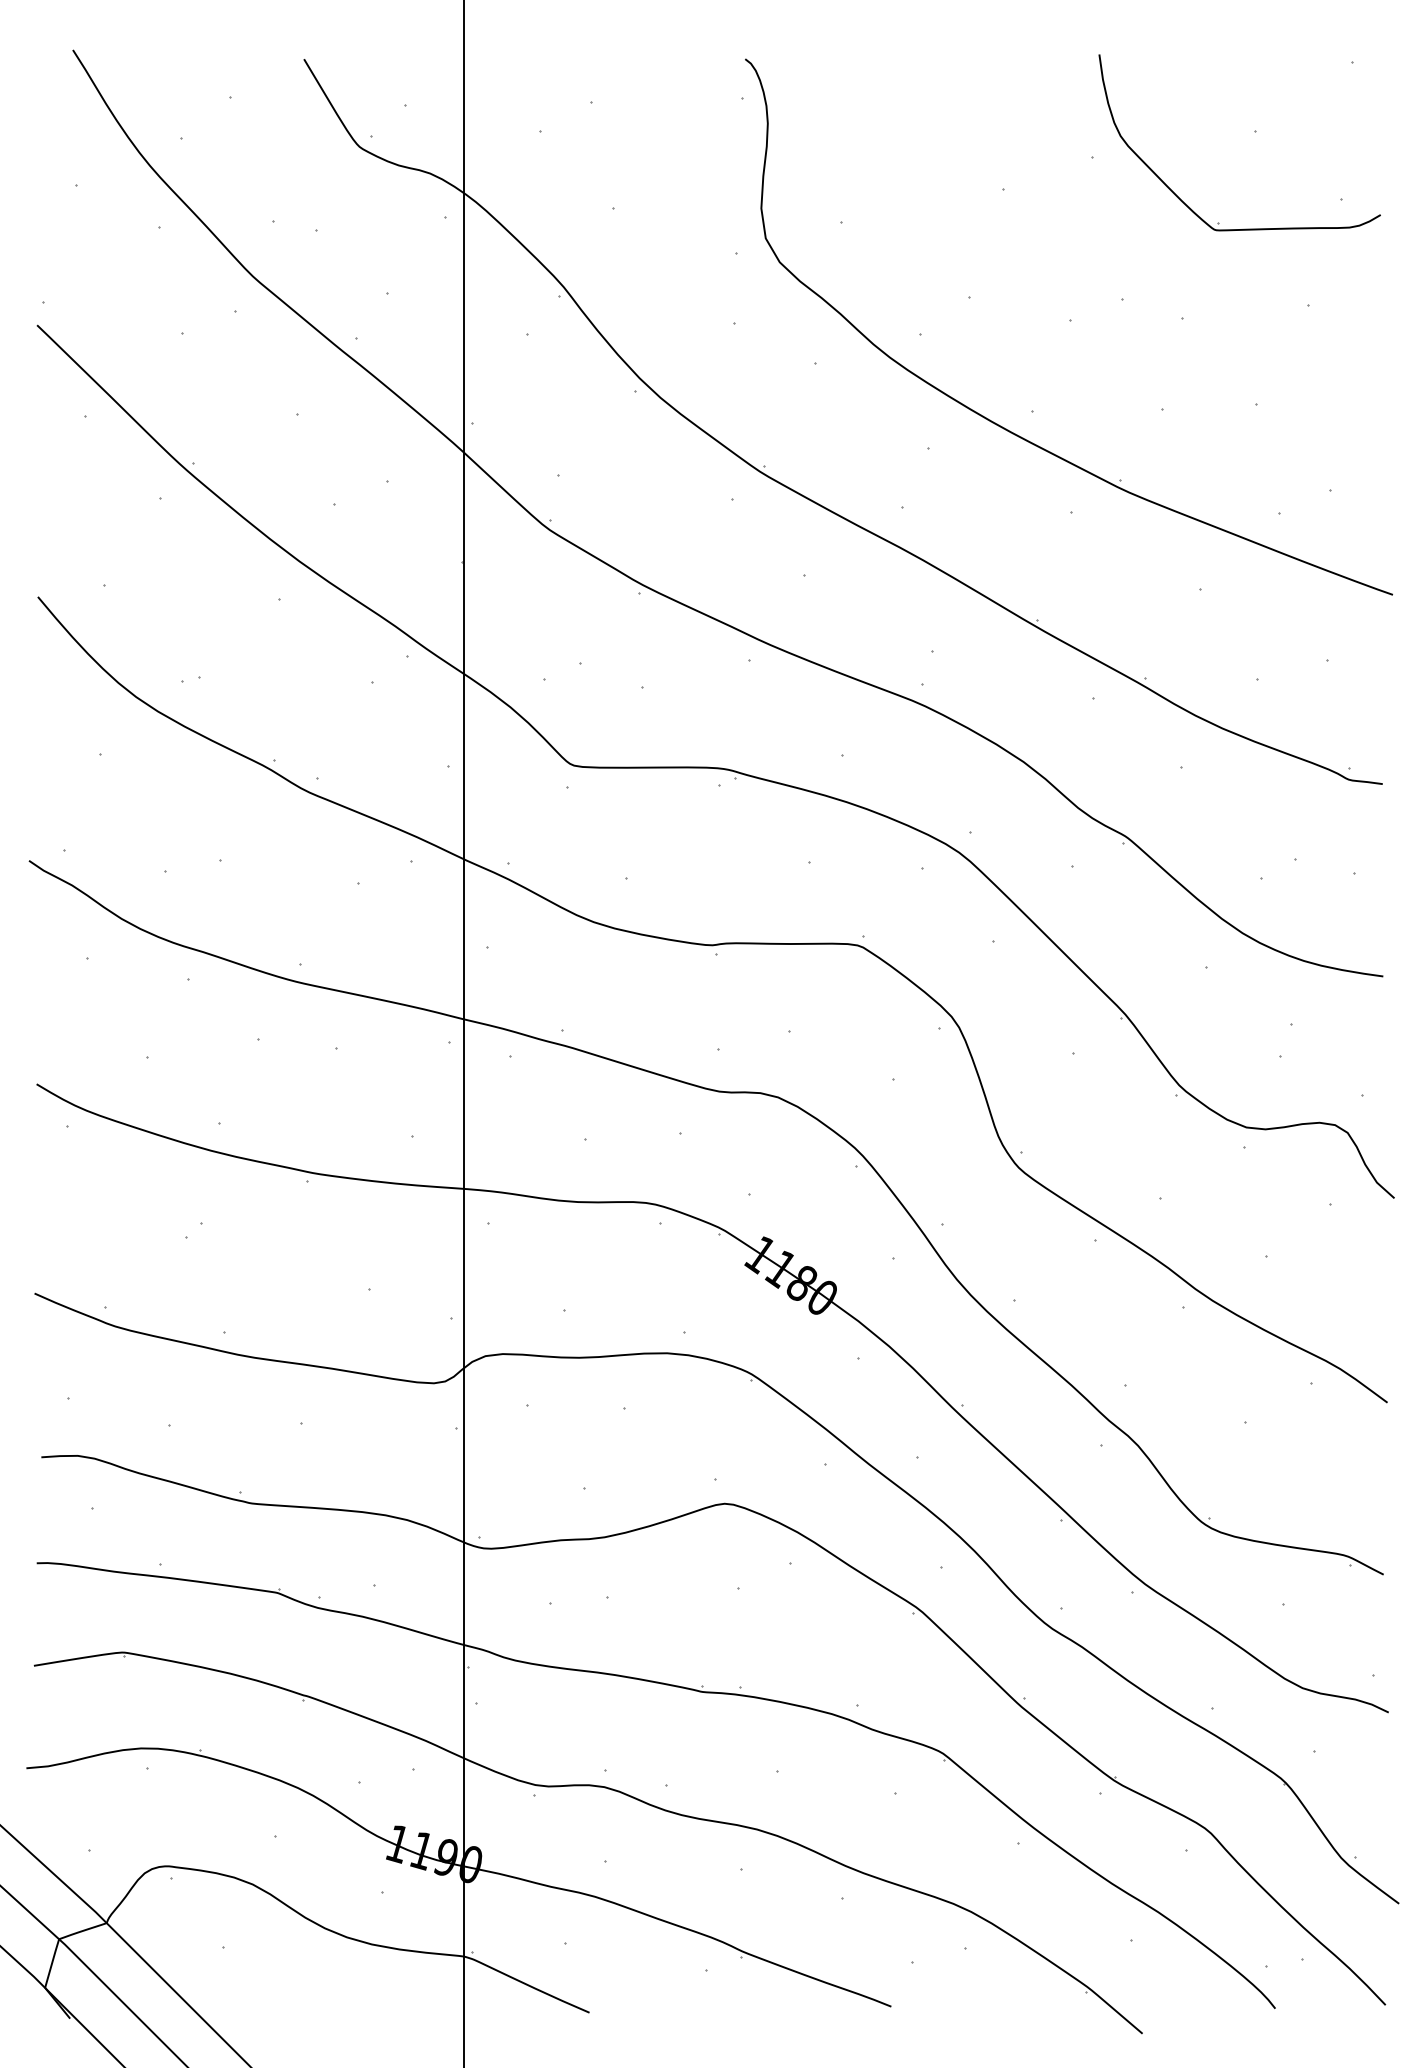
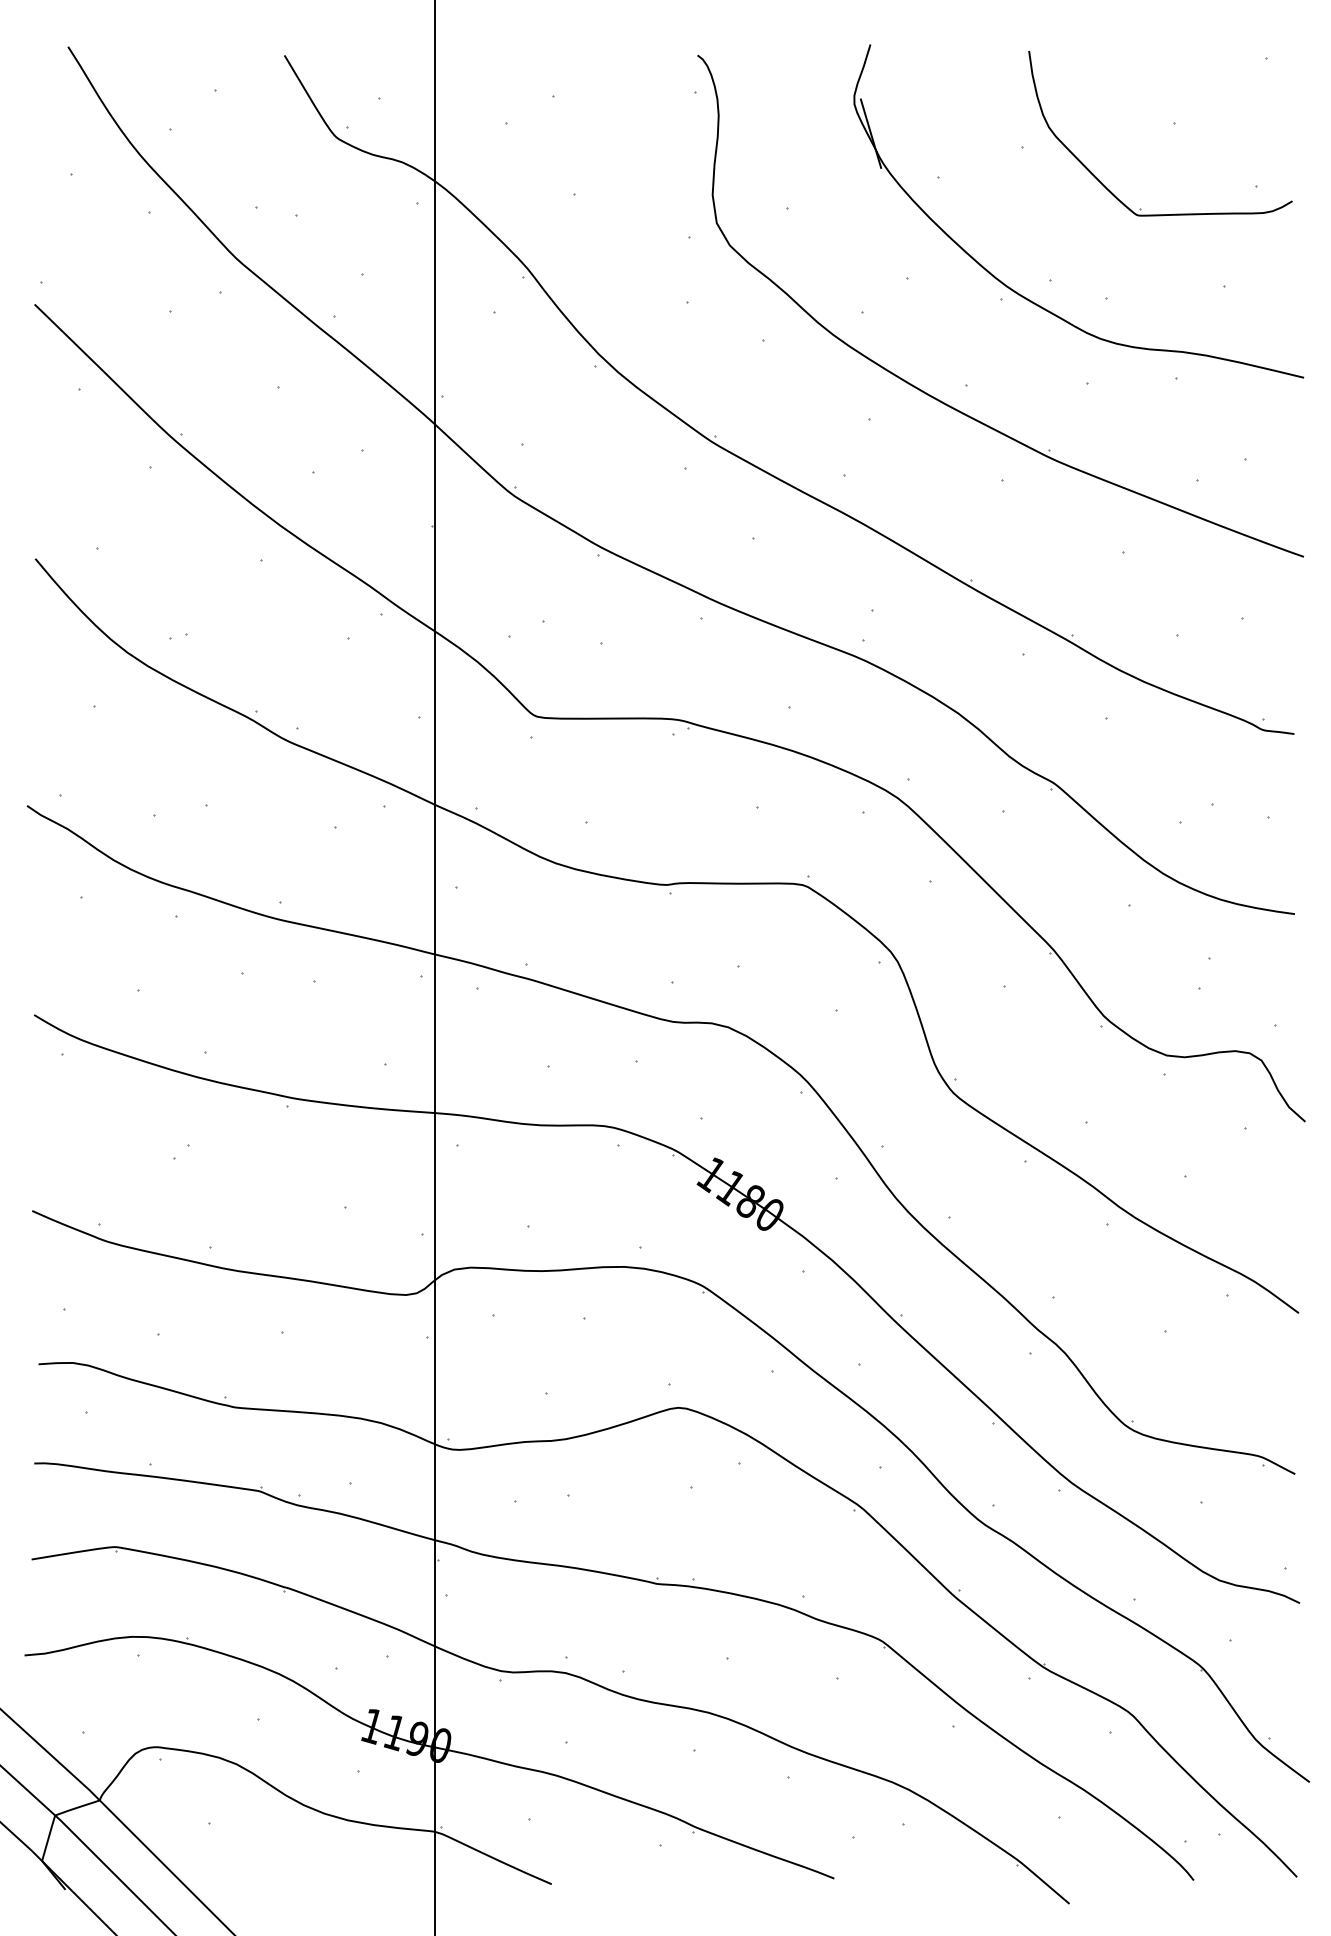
part: (1099, 319) -> (1029, 299), added

